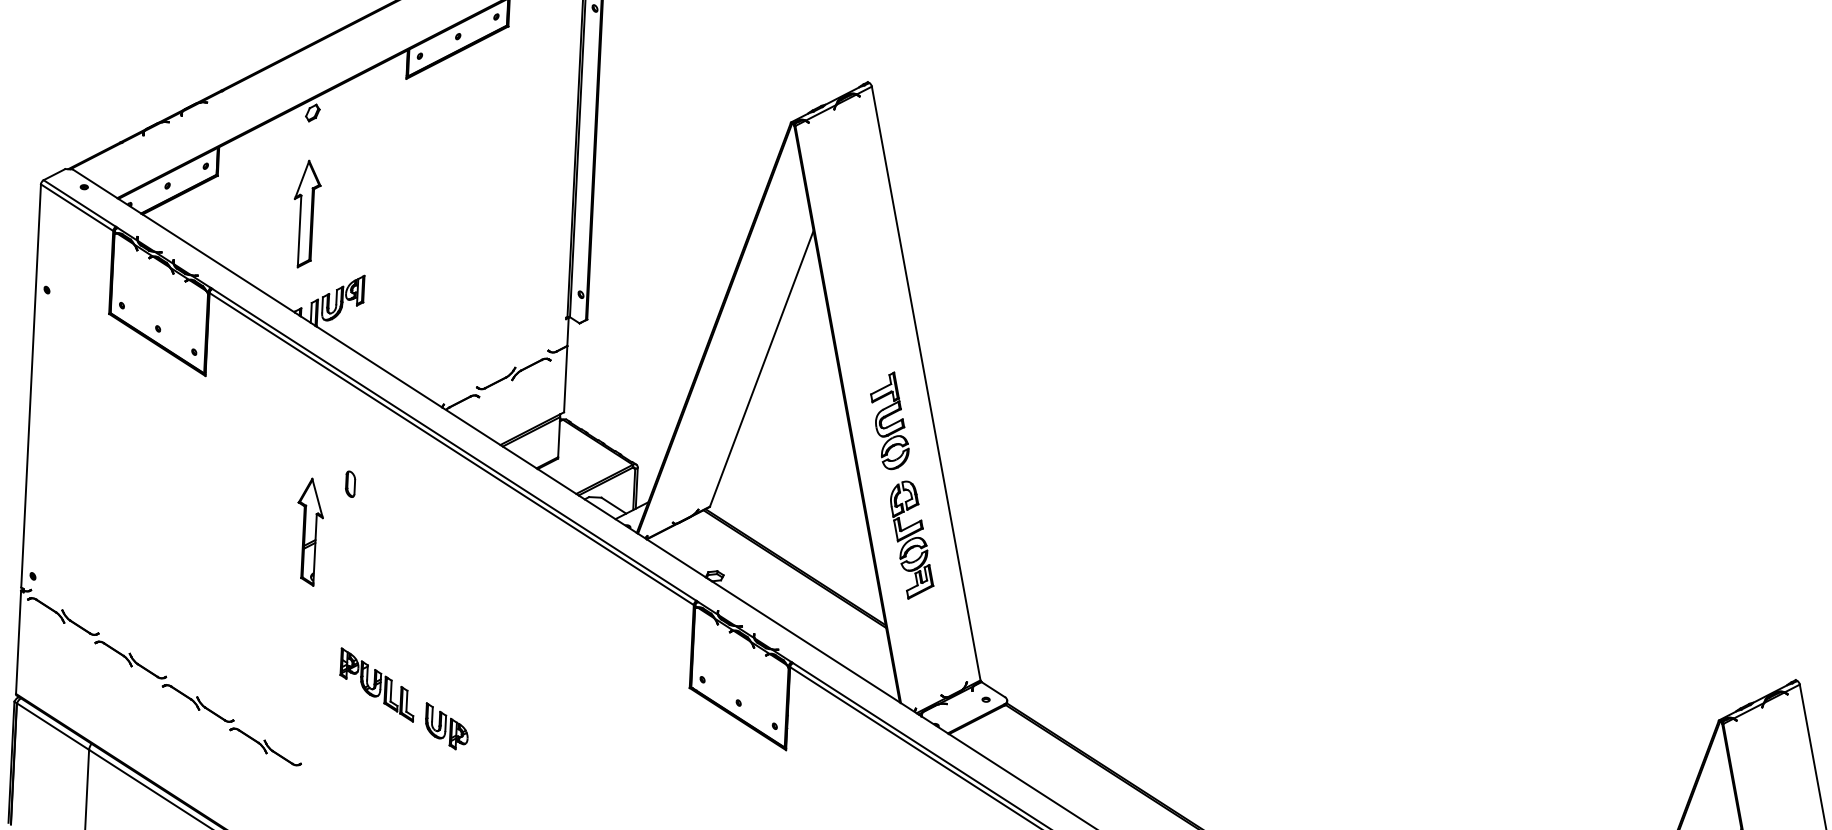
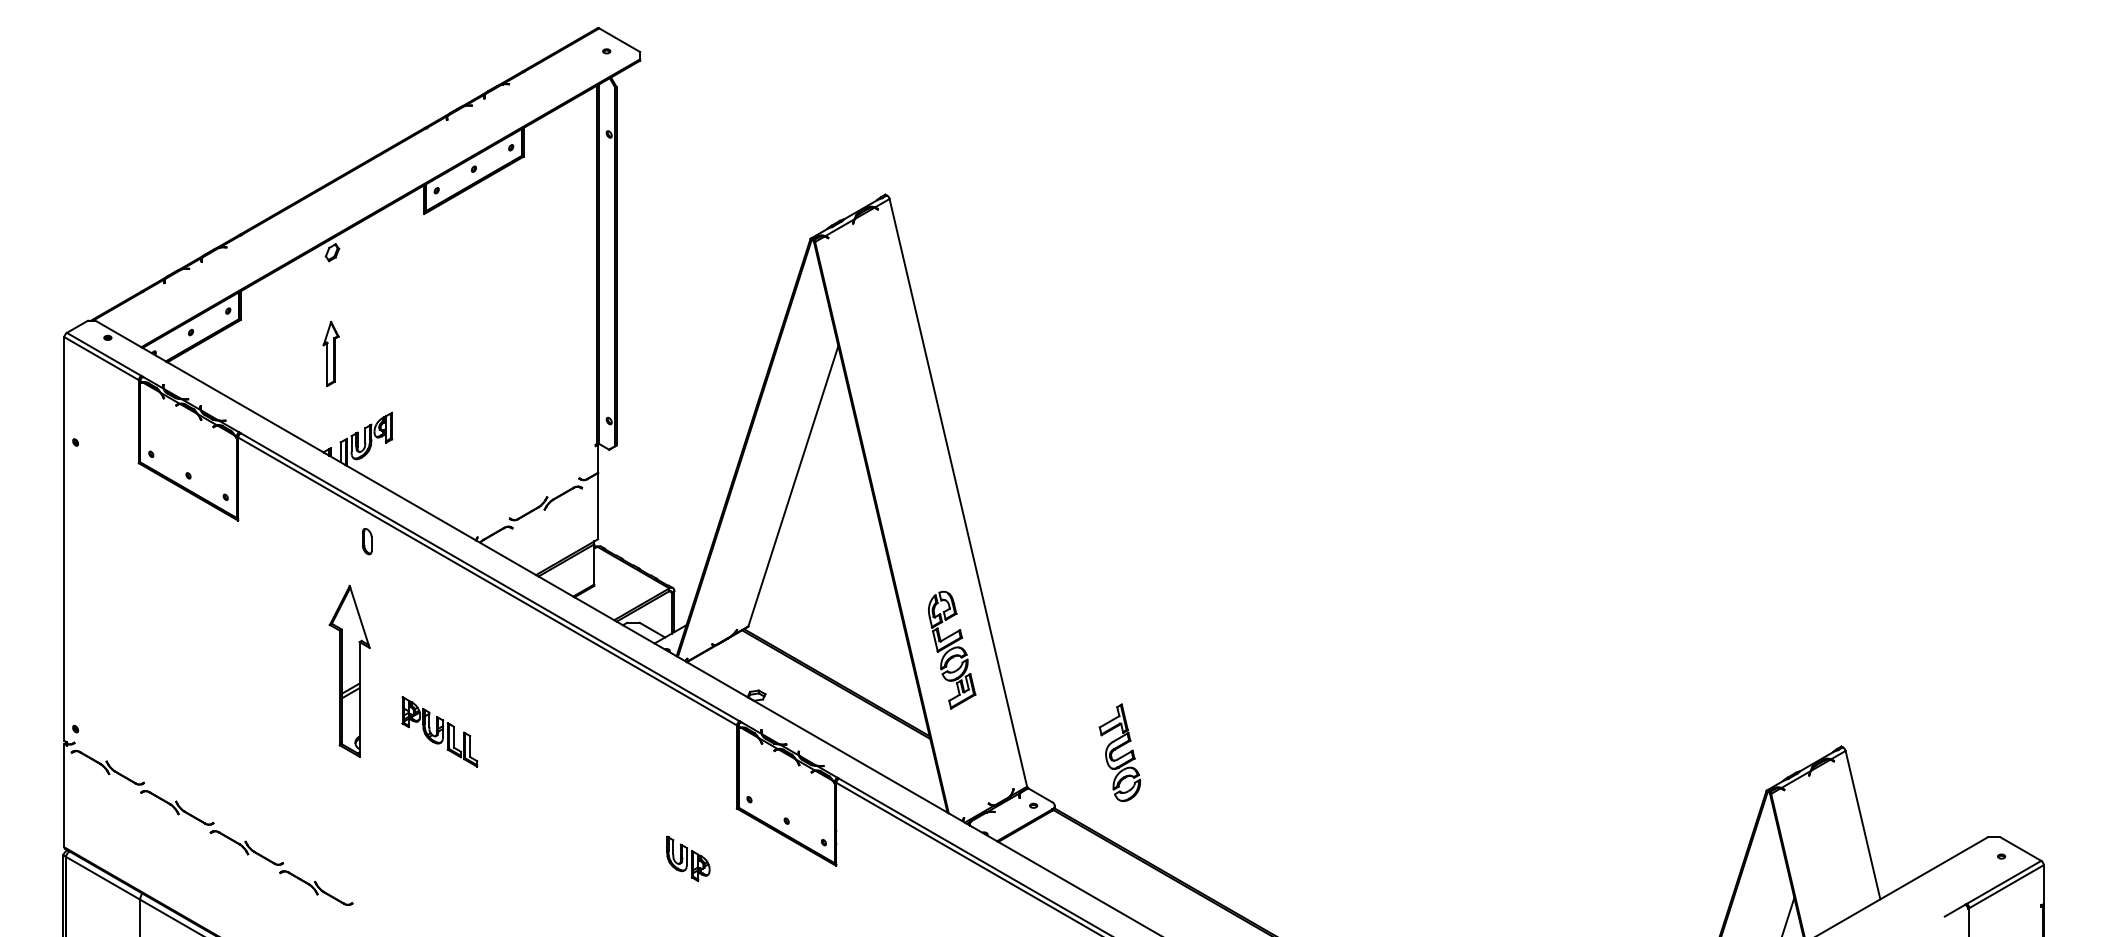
part: (305, 213) -> (330, 353), size x0.6
part: (889, 420) -> (1119, 752), moved
part: (350, 484) -> (367, 541), moved
part: (309, 532) -> (349, 671), size x1.6
part: (376, 684) -> (439, 731), moved
part: (447, 726) -> (688, 858), moved

